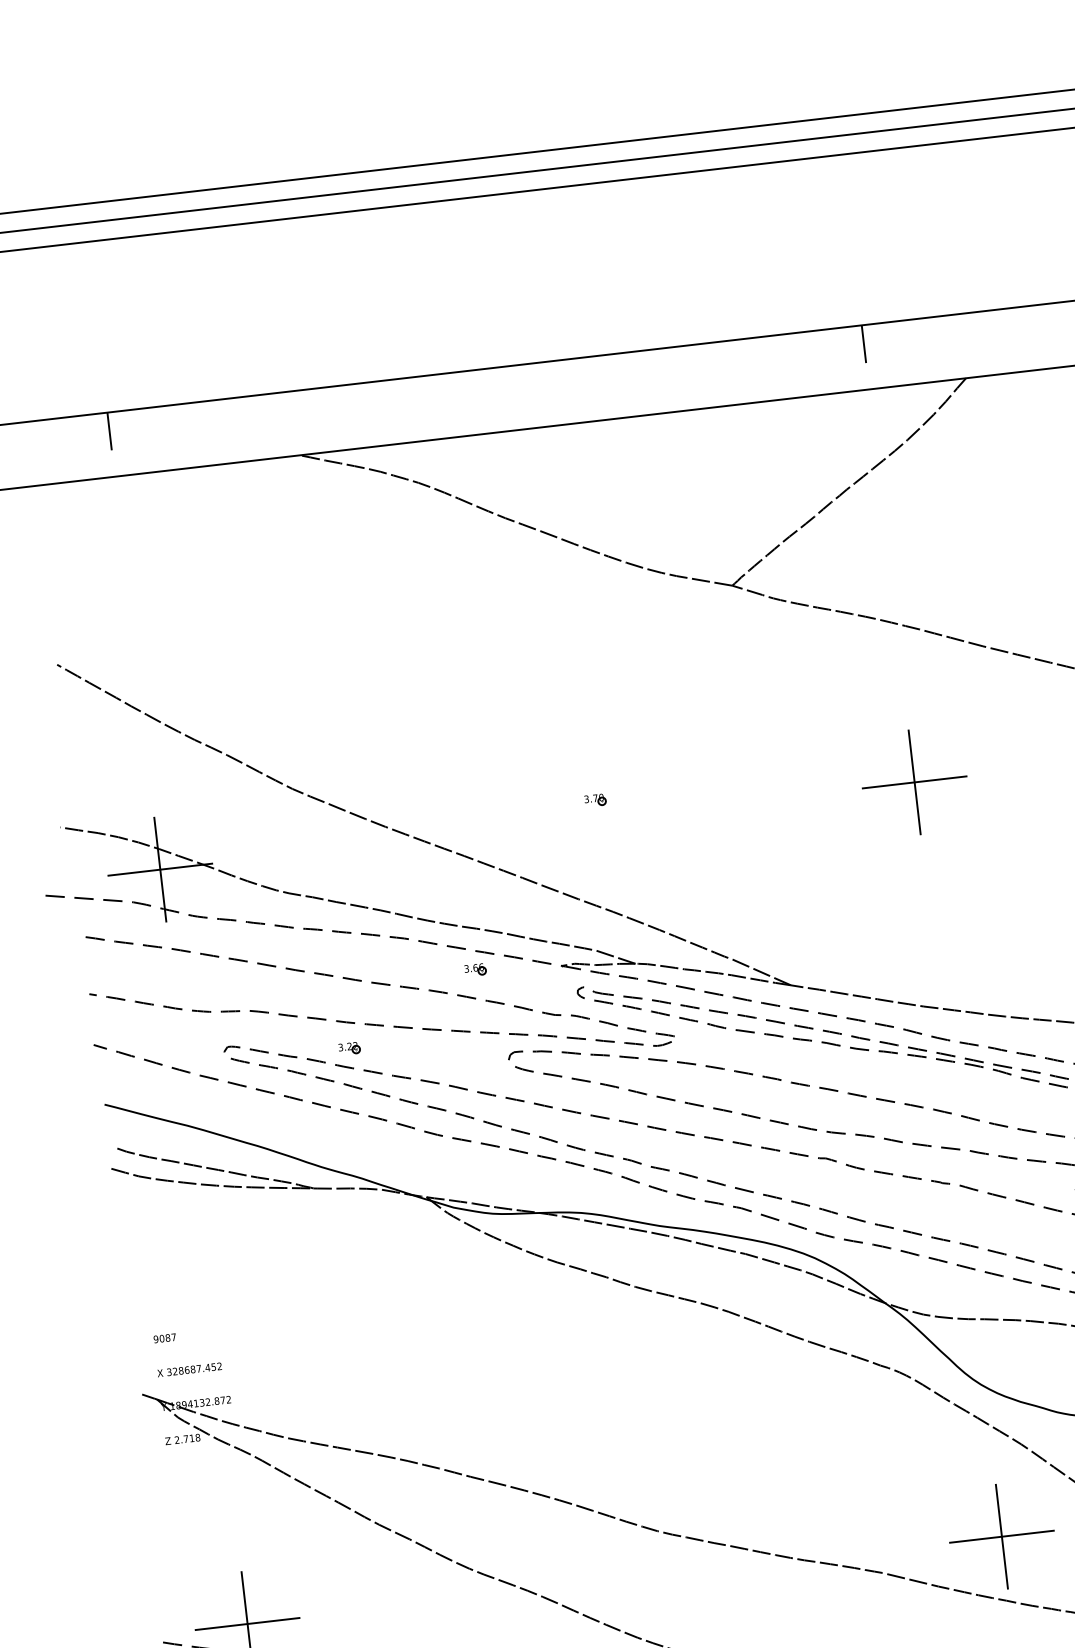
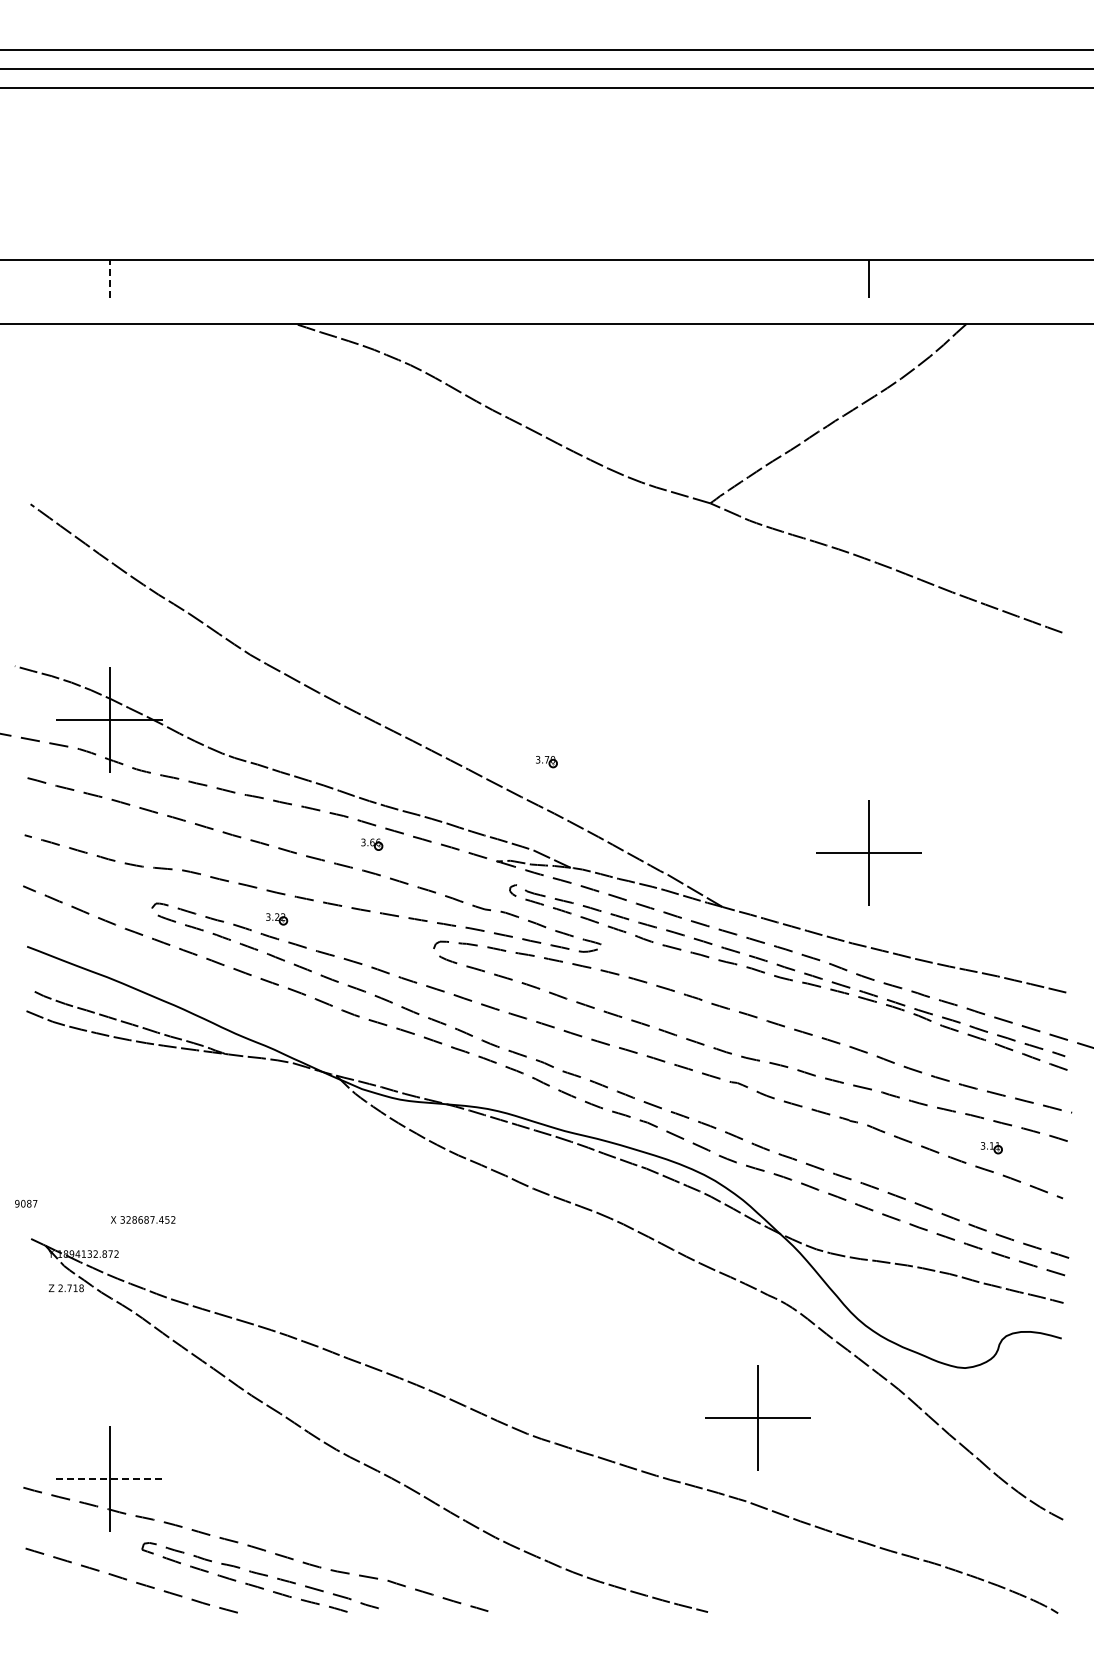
line: (109, 431) -> (109, 278), solid -> dashed
part: (914, 782) -> (868, 852), moved
part: (595, 801) -> (546, 762), moved
part: (475, 969) -> (372, 844), moved
text: (165, 1338) -> (26, 1203), moved
text: (189, 1369) -> (143, 1219), moved
part: (1001, 1536) -> (757, 1417), moved
line: (247, 1624) -> (109, 1479), solid -> dashed

